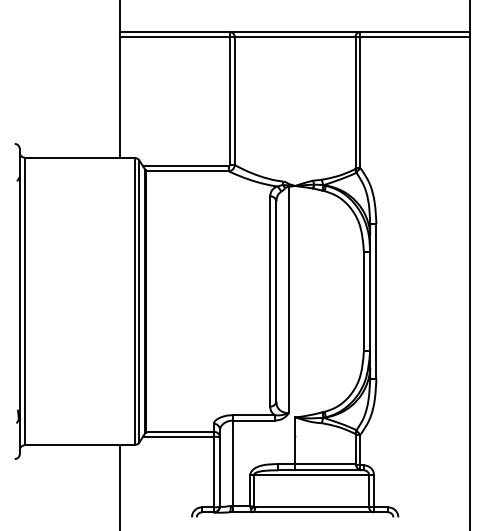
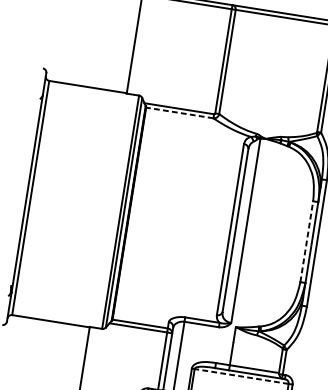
line: (186, 171) -> (179, 113), solid -> dashed
line: (363, 301) -> (306, 241), solid -> dashed
line: (311, 475) -> (241, 376), solid -> dashed

